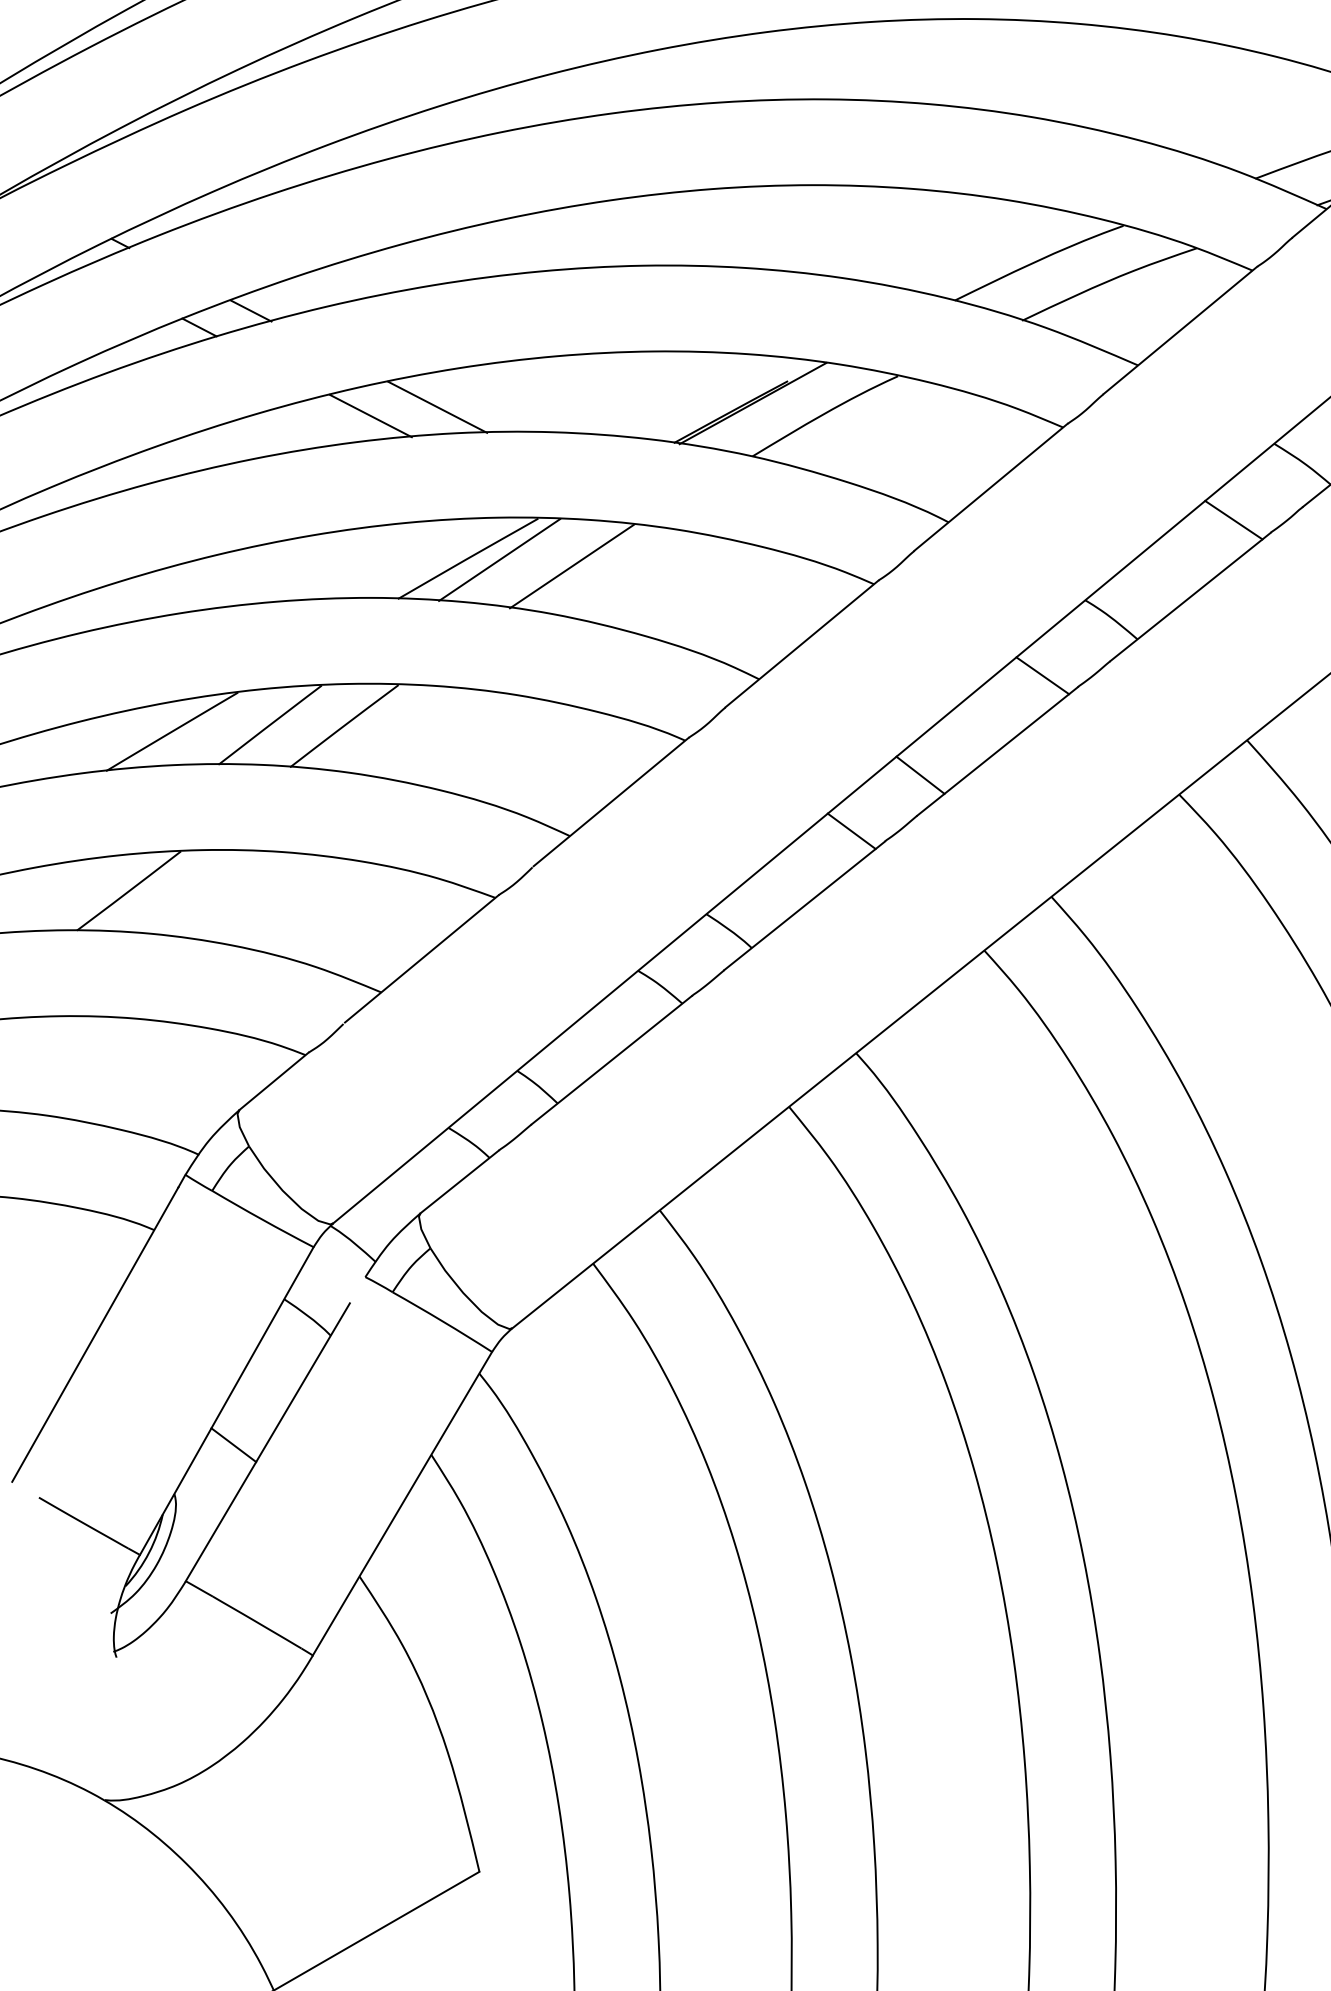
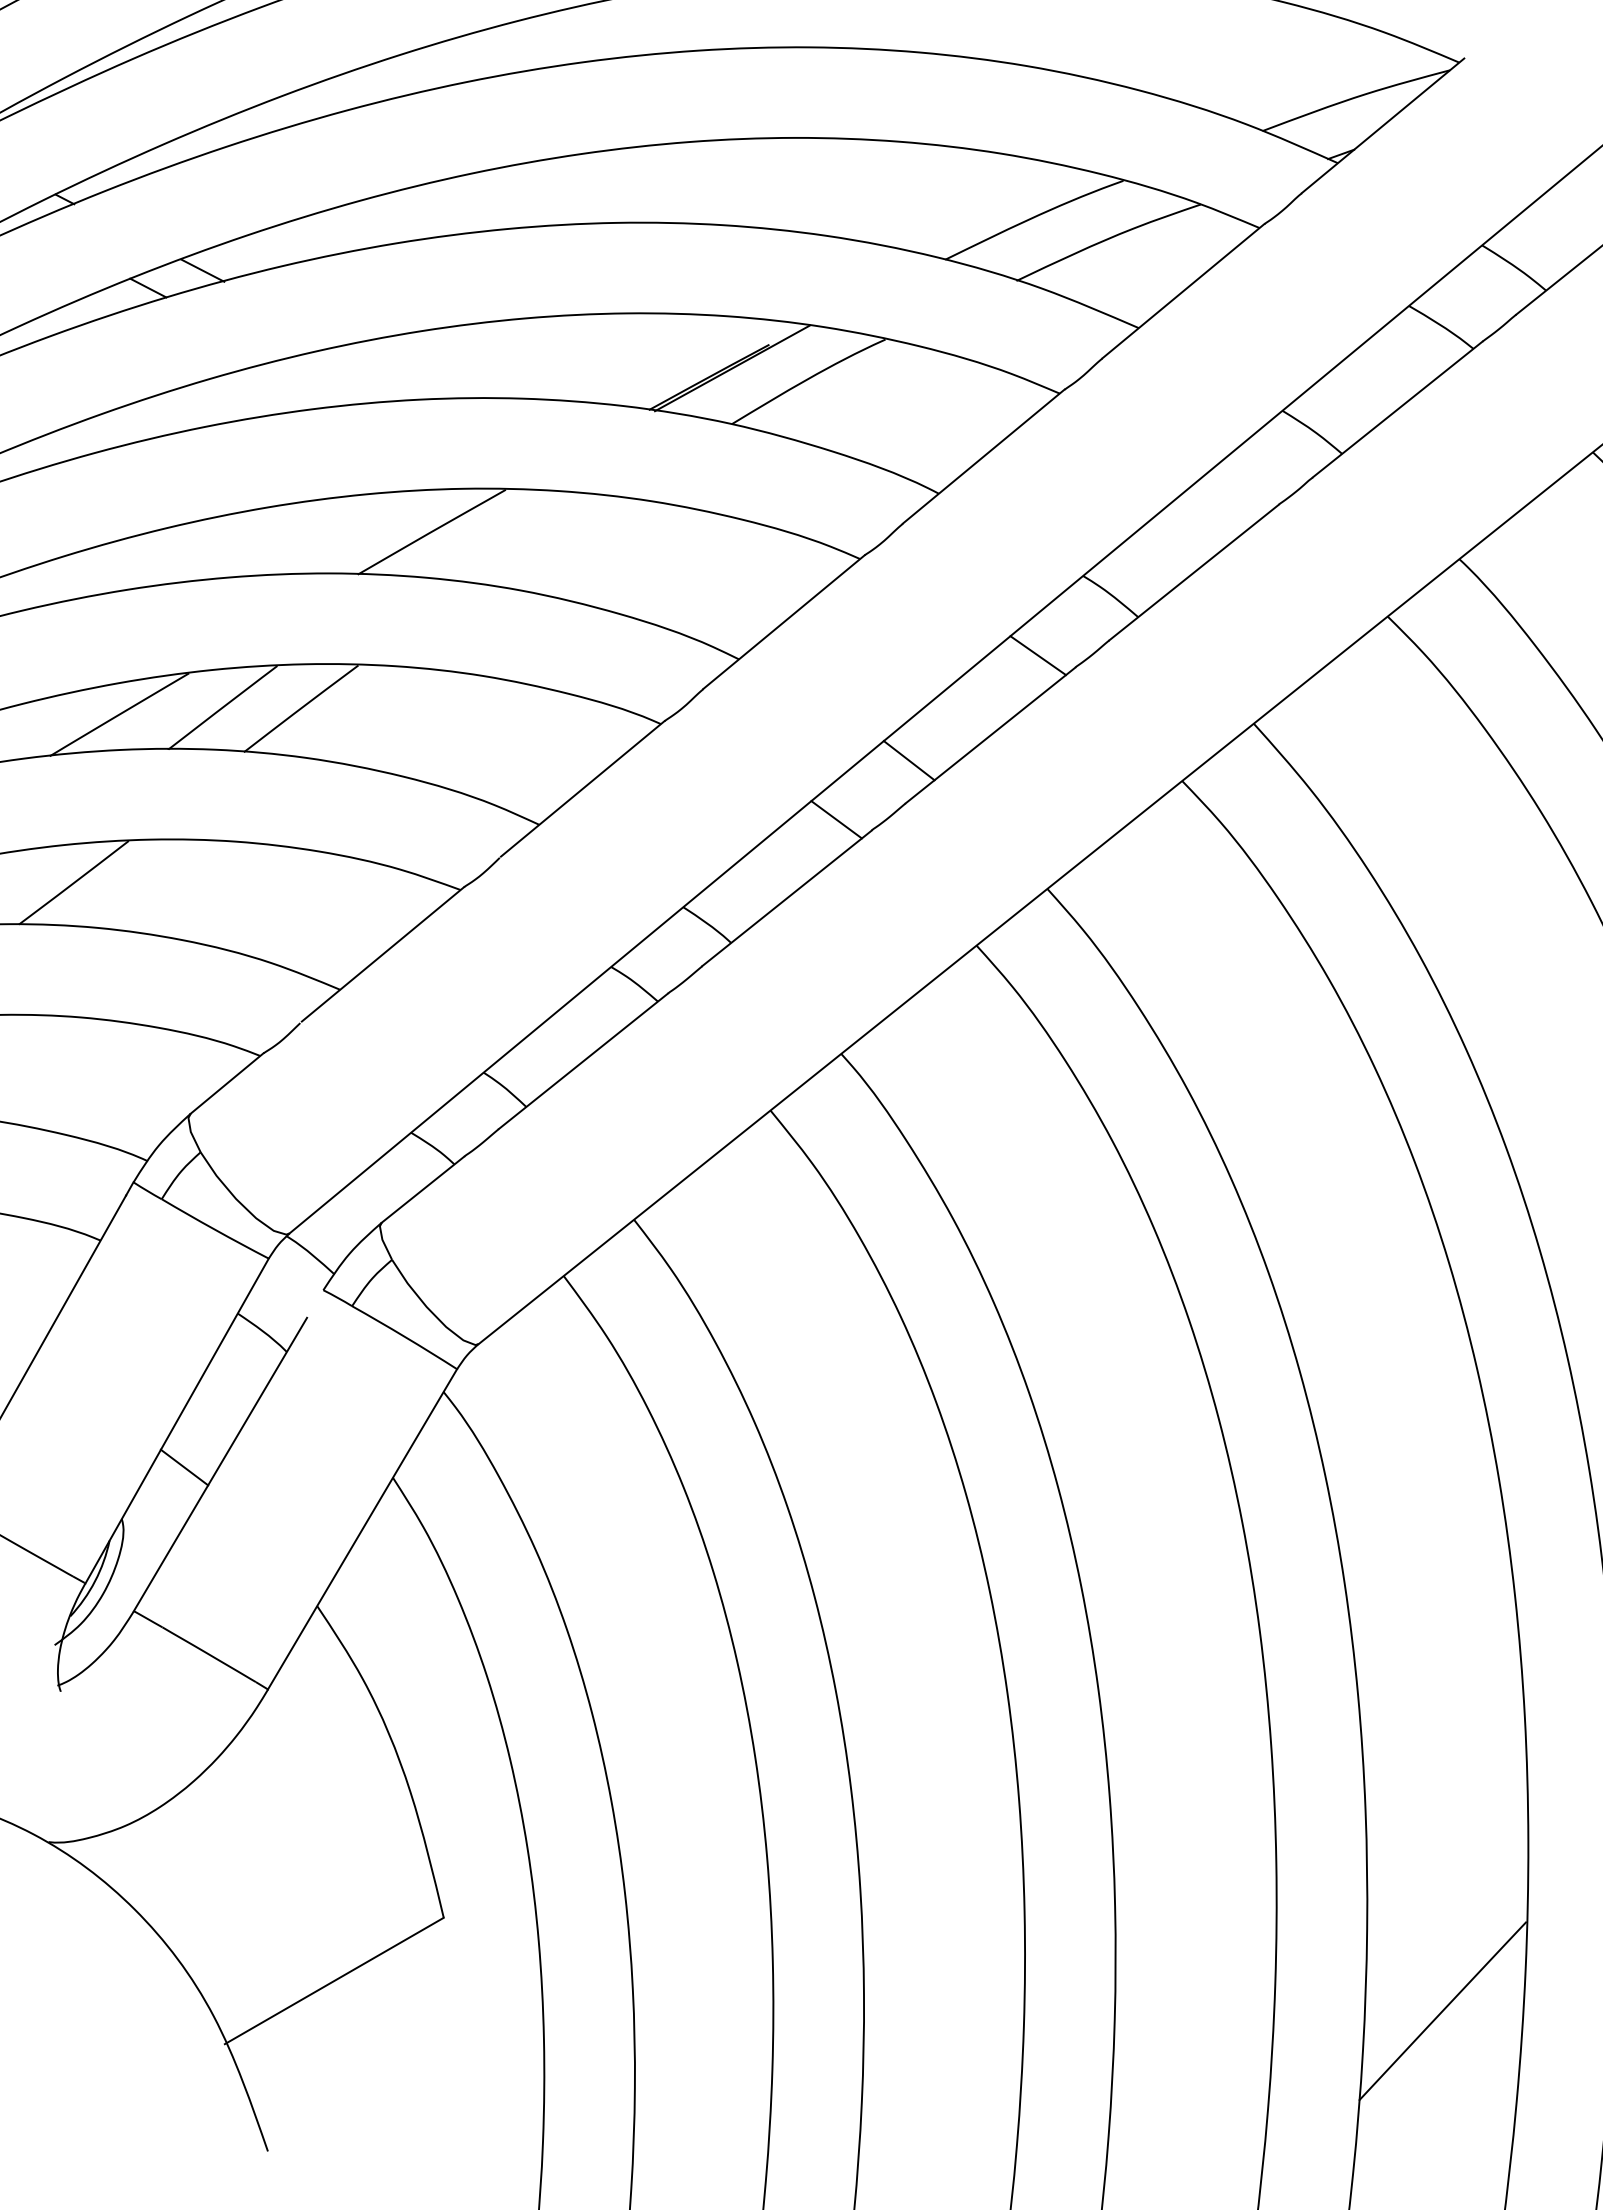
line: (437, 407) -> (399, 372), removed
line: (370, 416) -> (328, 381), removed
line: (1233, 520) -> (1239, 491), removed
line: (499, 560) -> (464, 533), removed
line: (571, 566) -> (540, 540), removed

